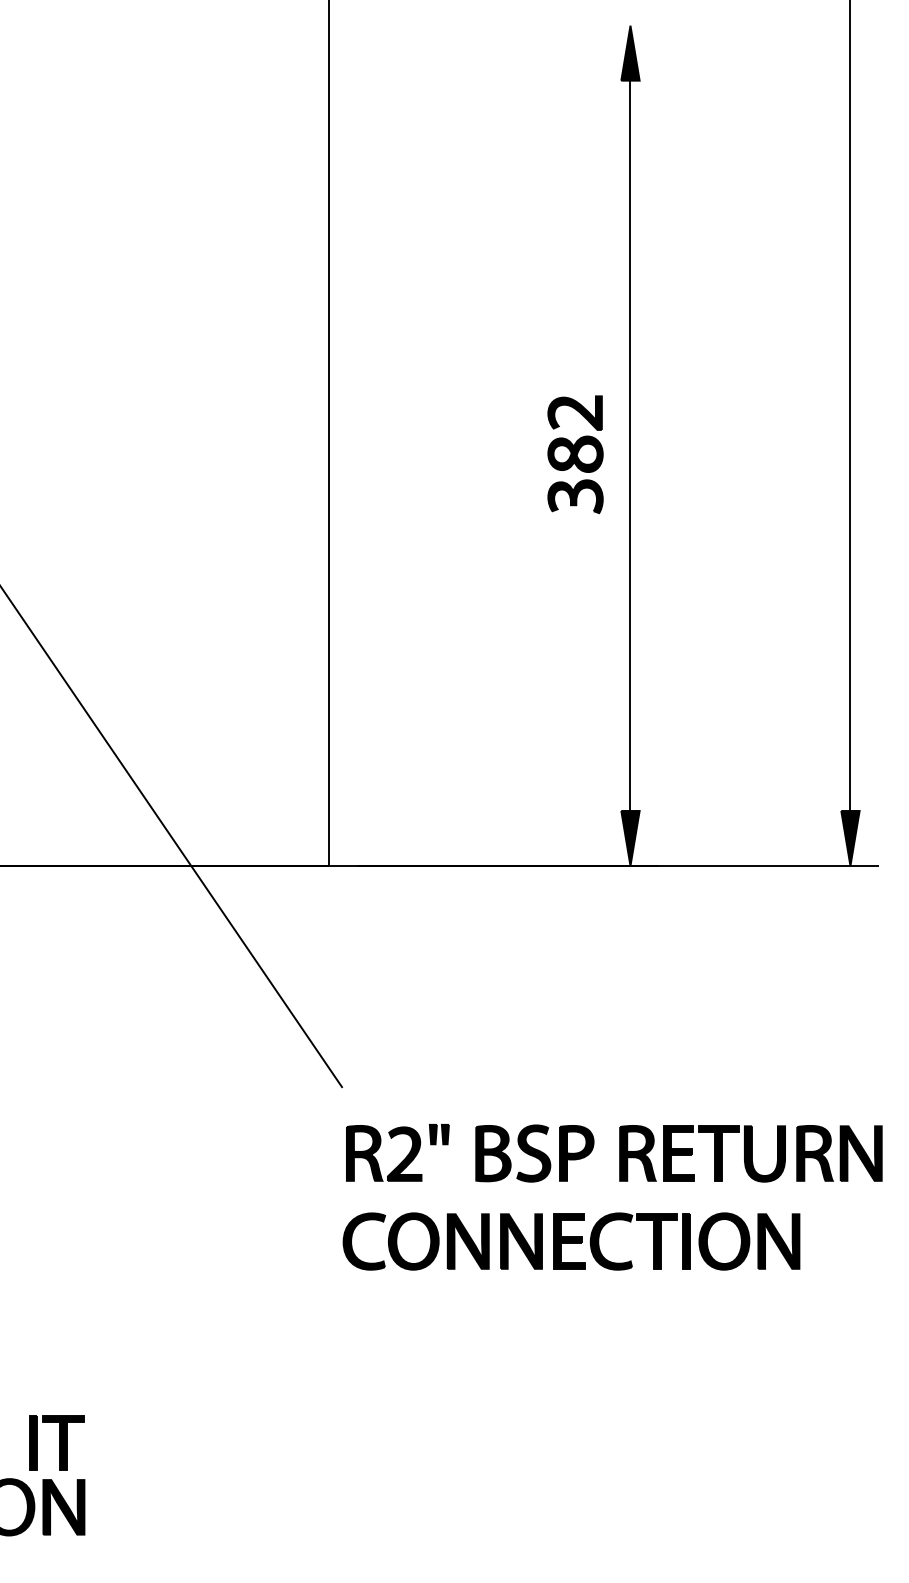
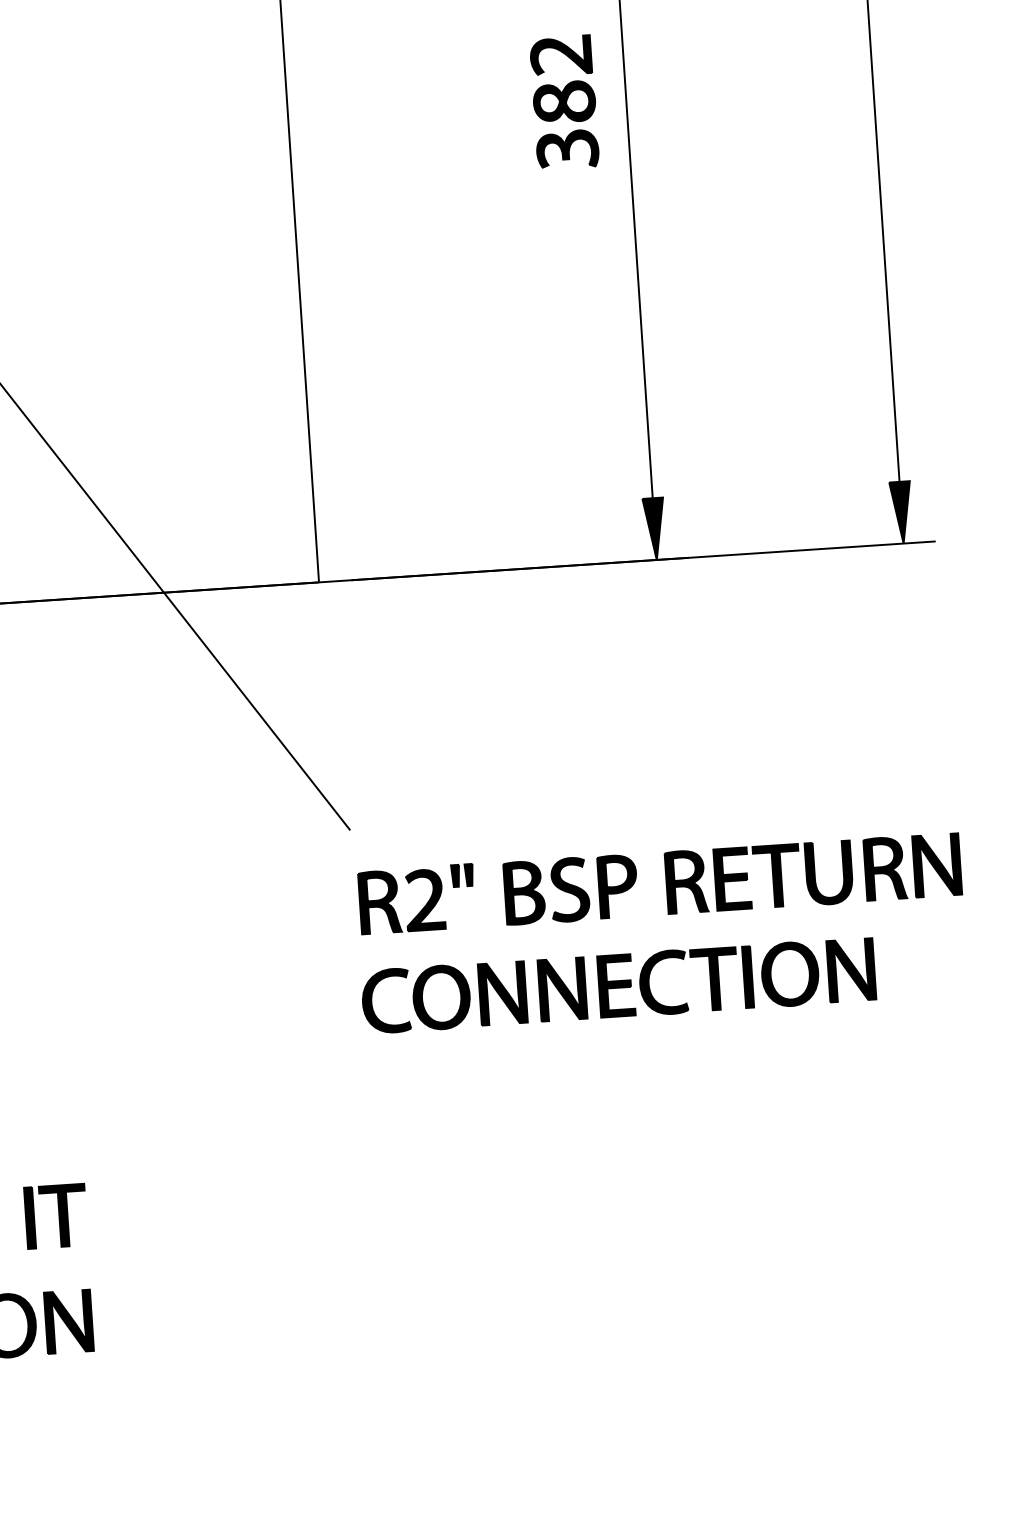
part: (56, 1442) -> (55, 1215), moved

